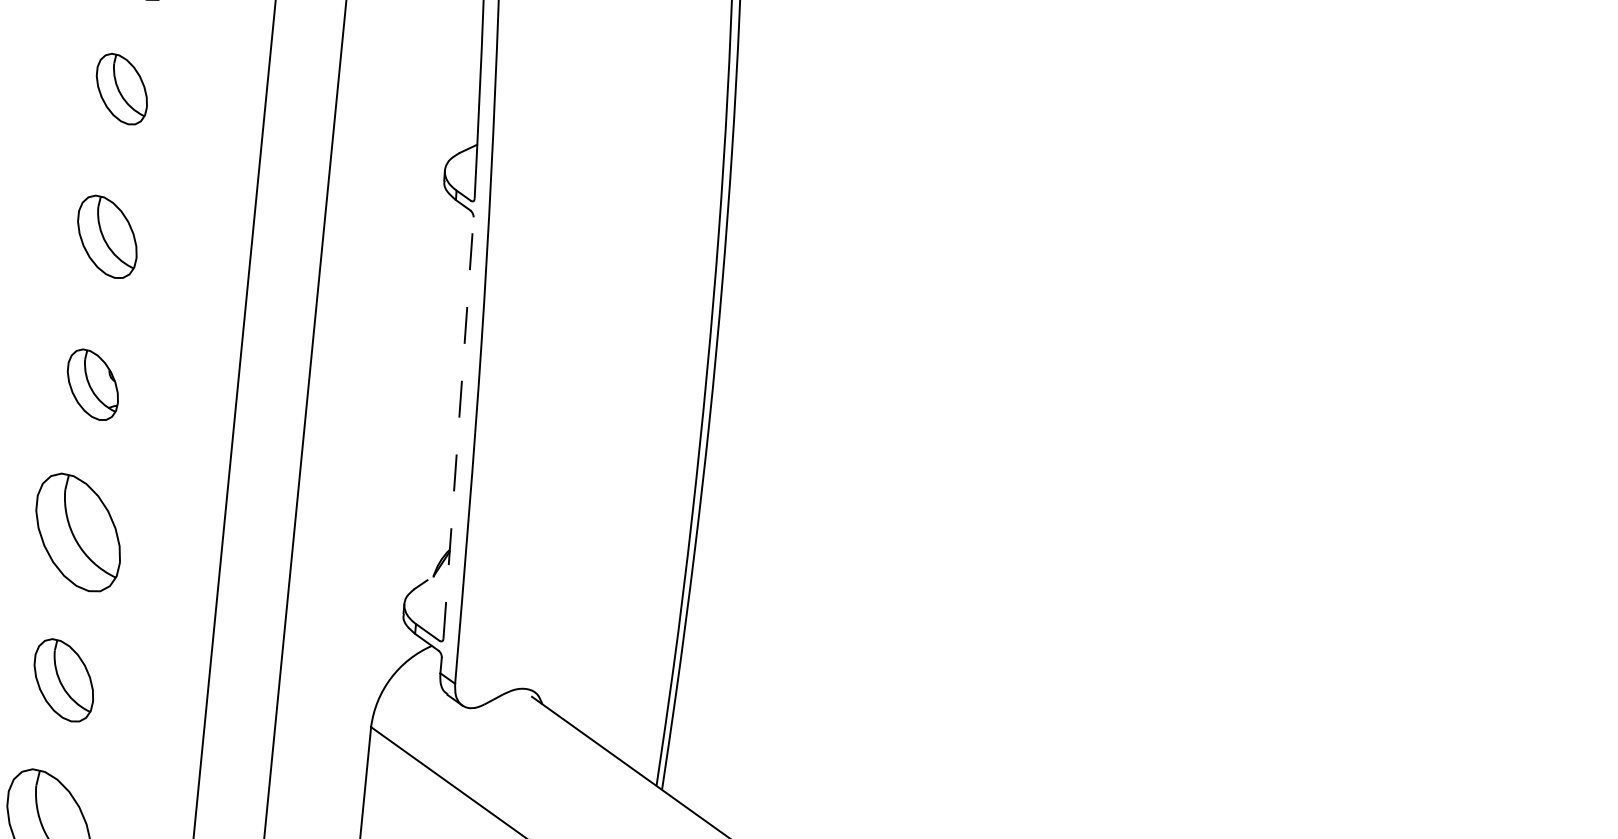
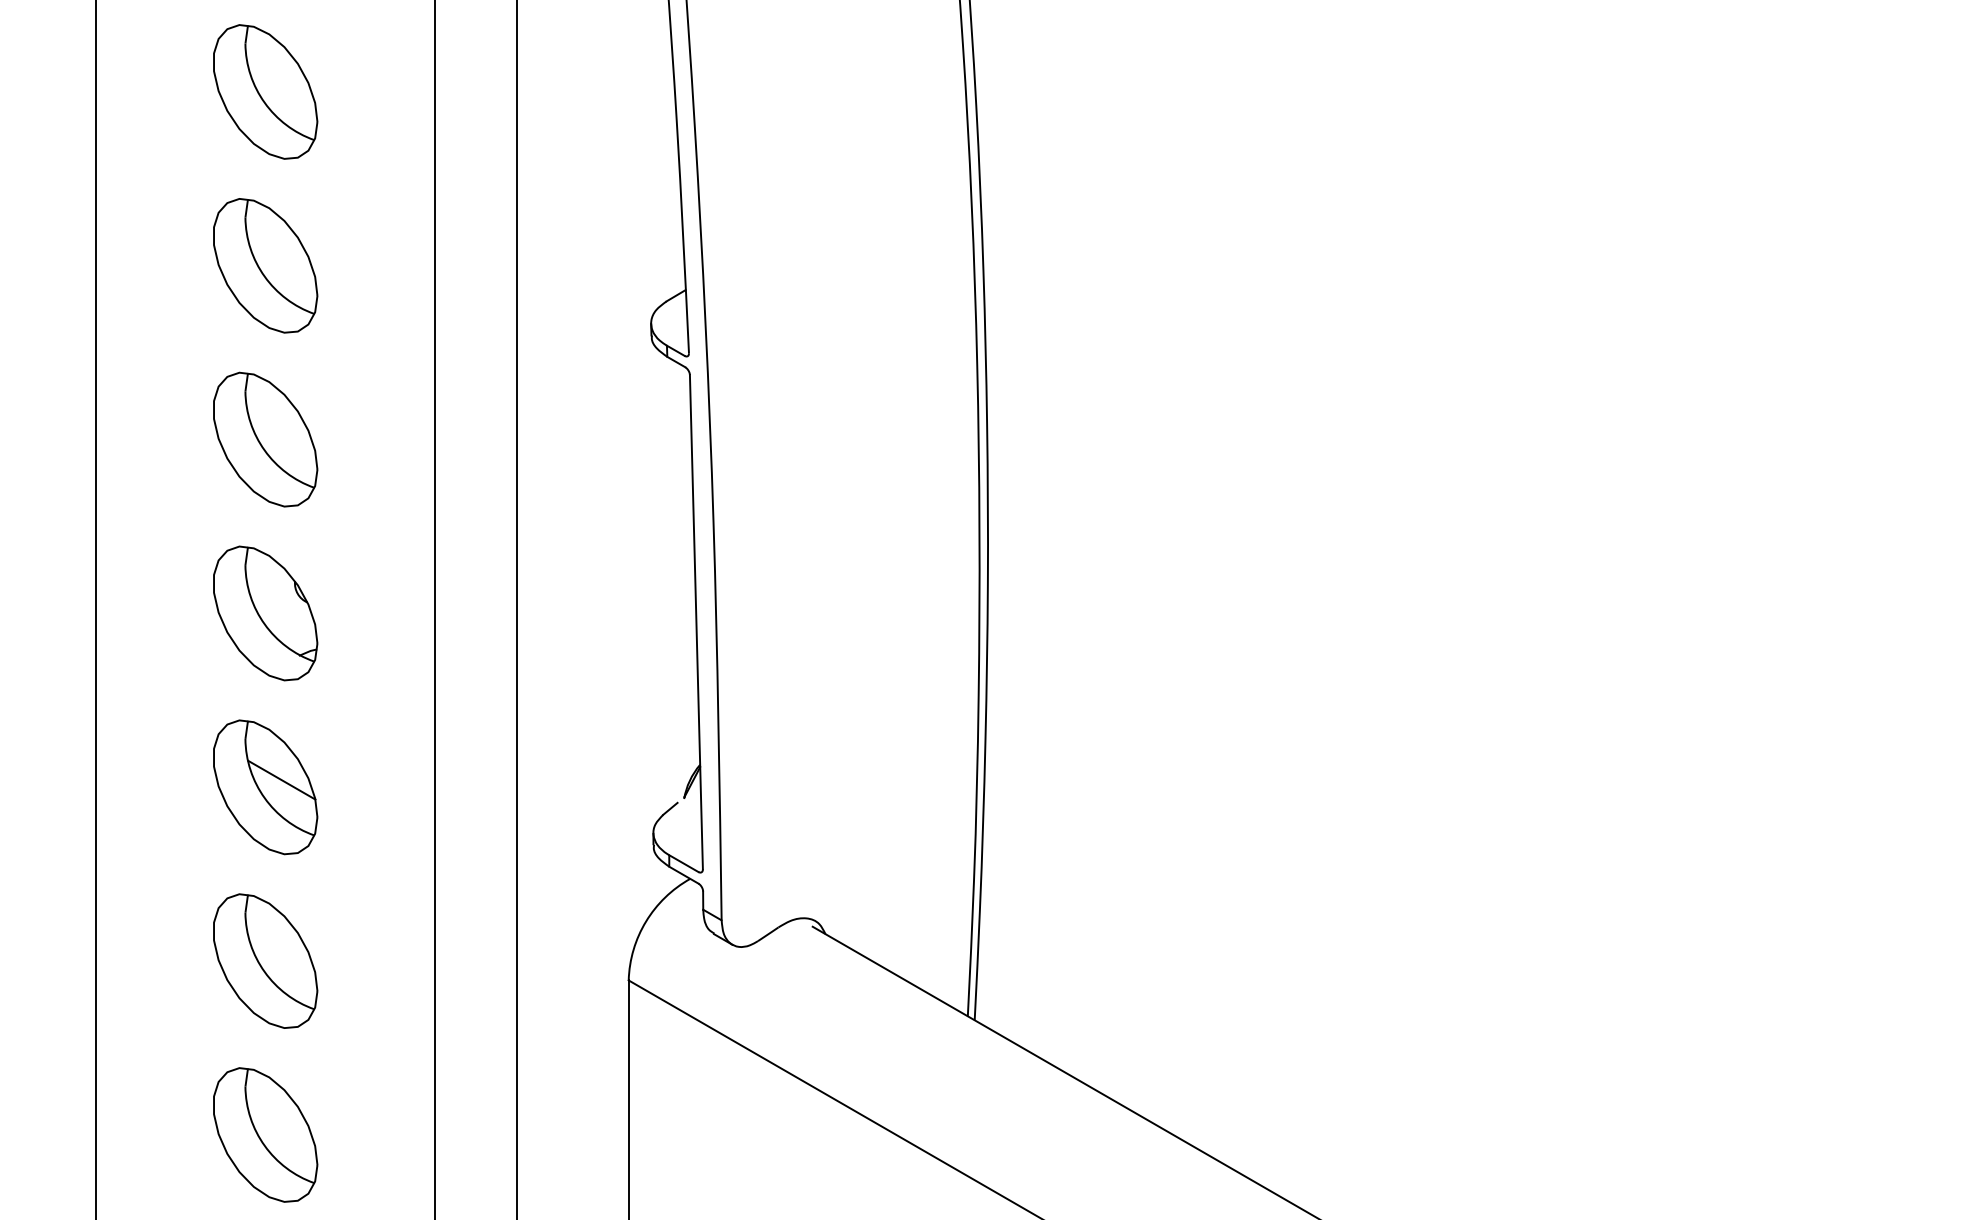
part: (121, 88) -> (265, 265), size x1.67
part: (107, 236) -> (265, 439), size x1.43
part: (92, 384) -> (265, 613), size x1.67
line: (458, 427) -> (696, 621), dashed -> solid
line: (92, 527) -> (281, 779), added
part: (63, 679) -> (265, 960), size x1.43

